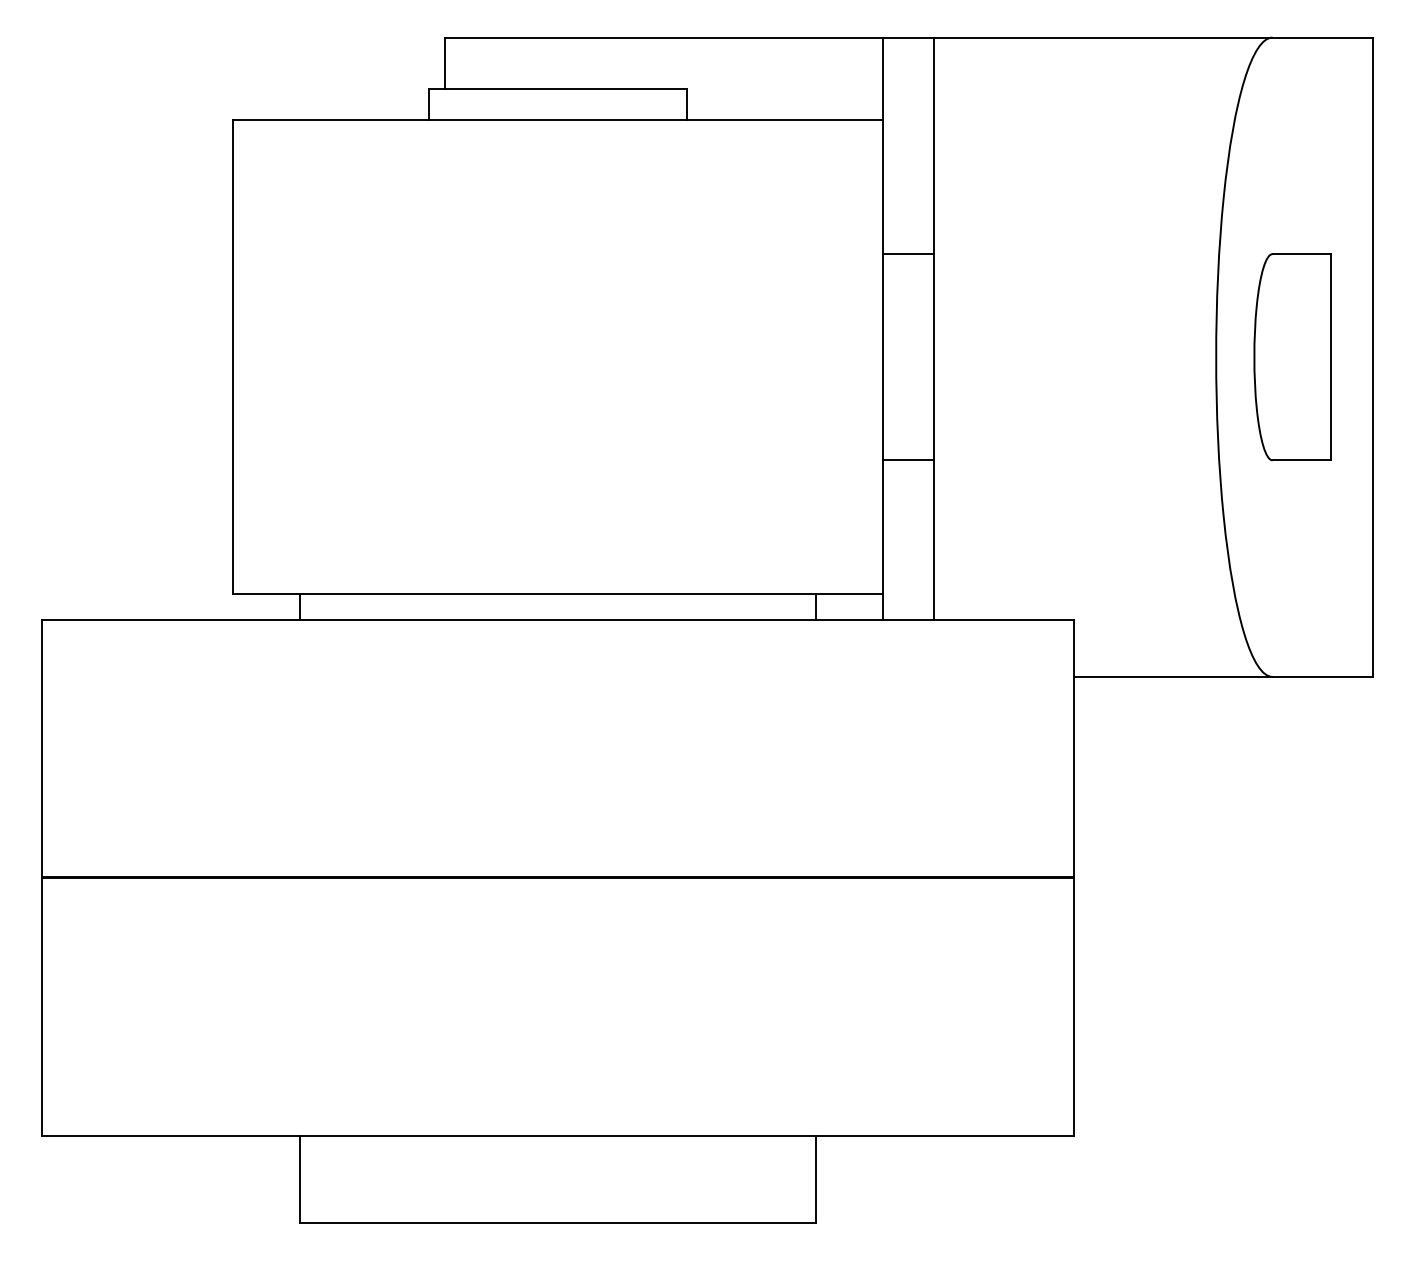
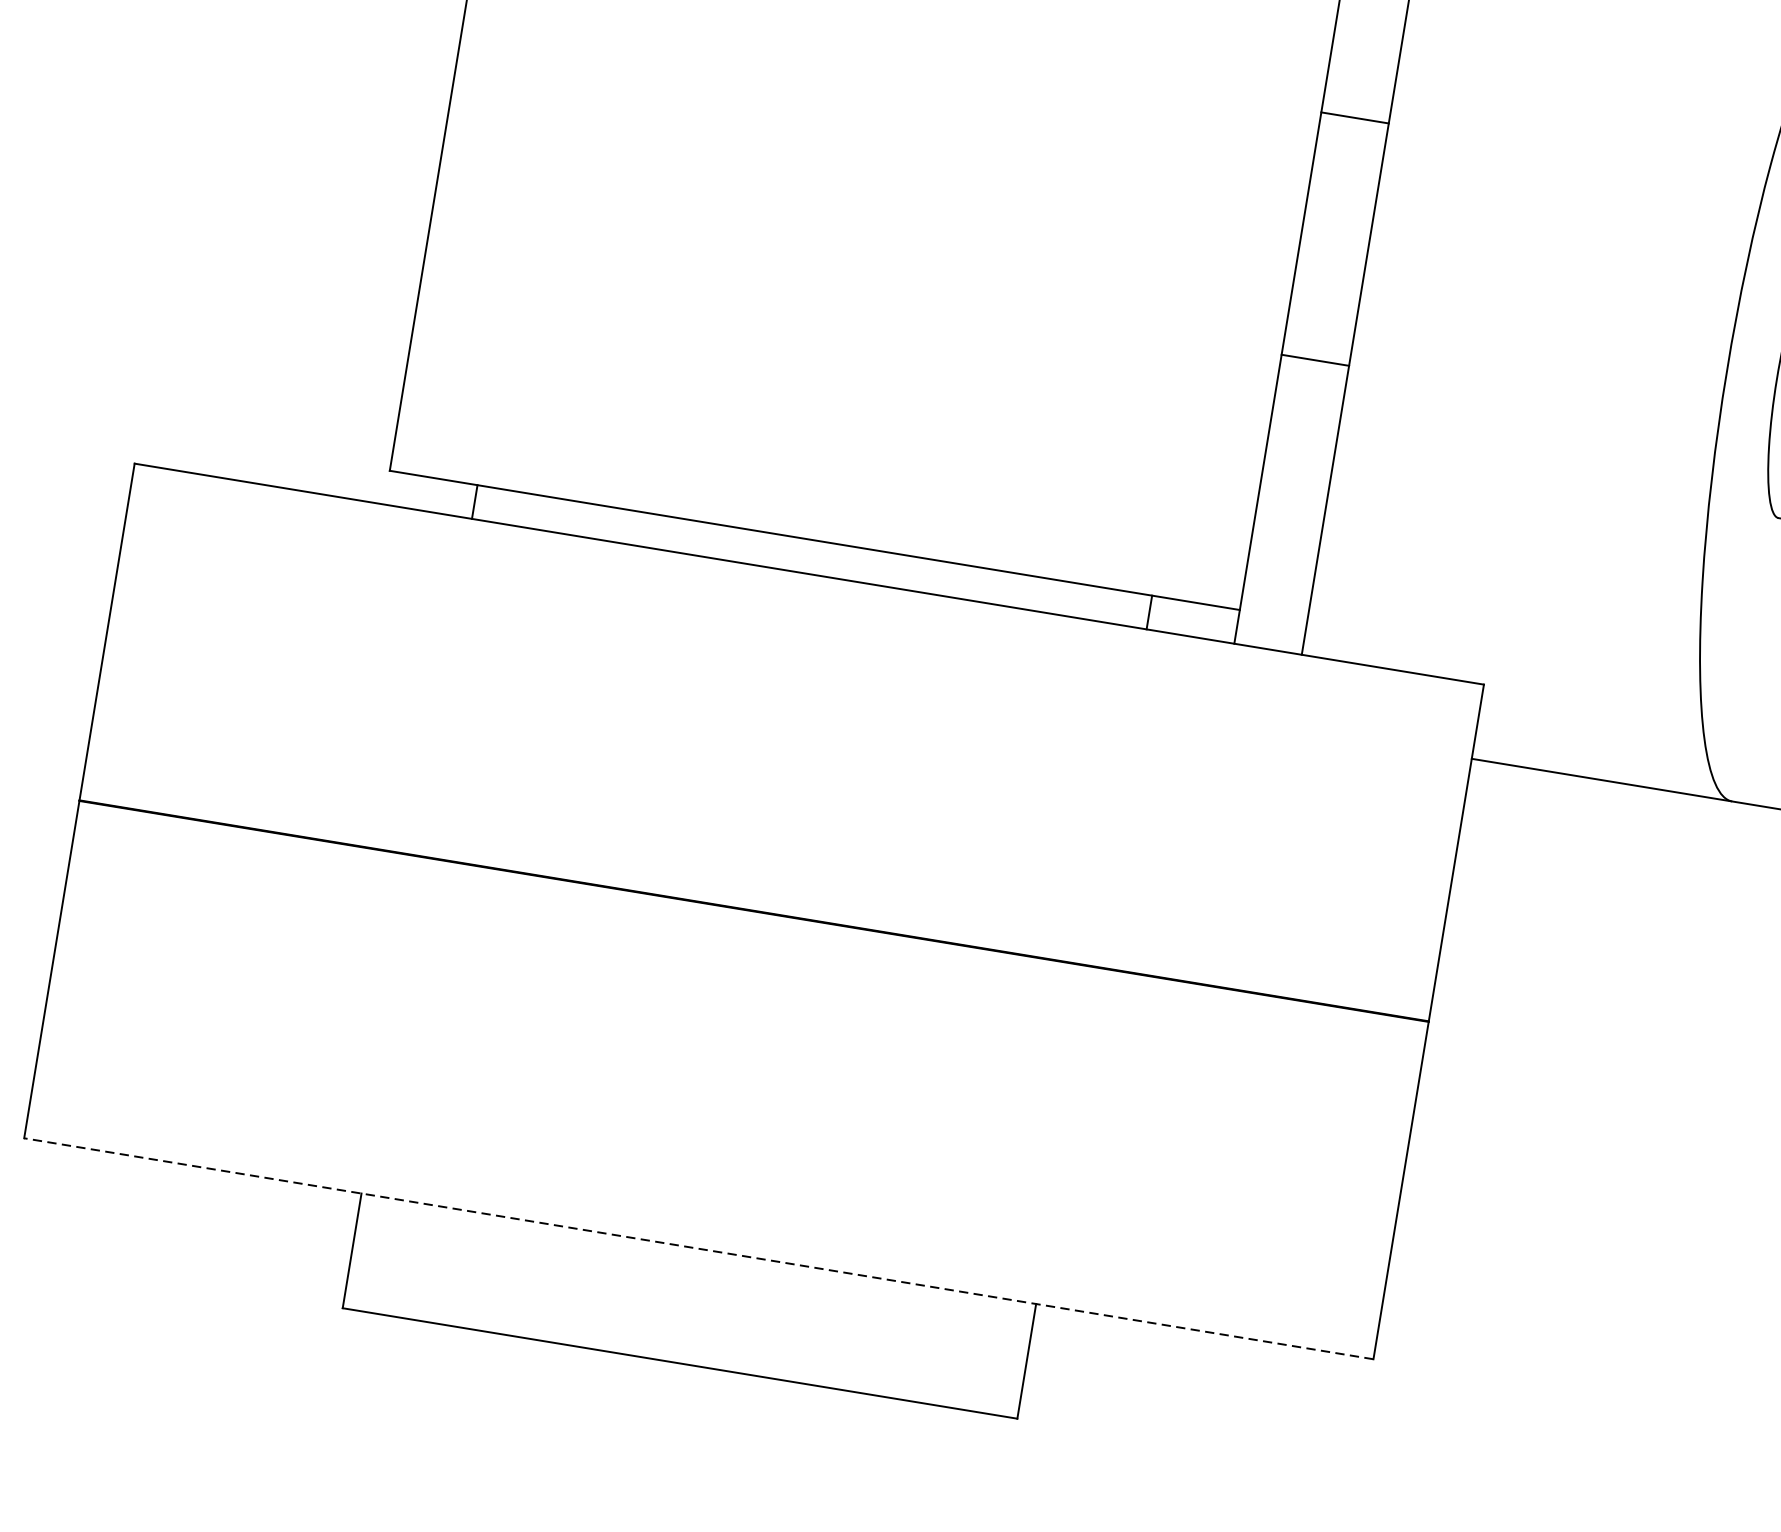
line: (908, 254) -> (1354, 118), moved
line: (908, 460) -> (1315, 360), moved
line: (557, 1135) -> (698, 1248), solid -> dashed

